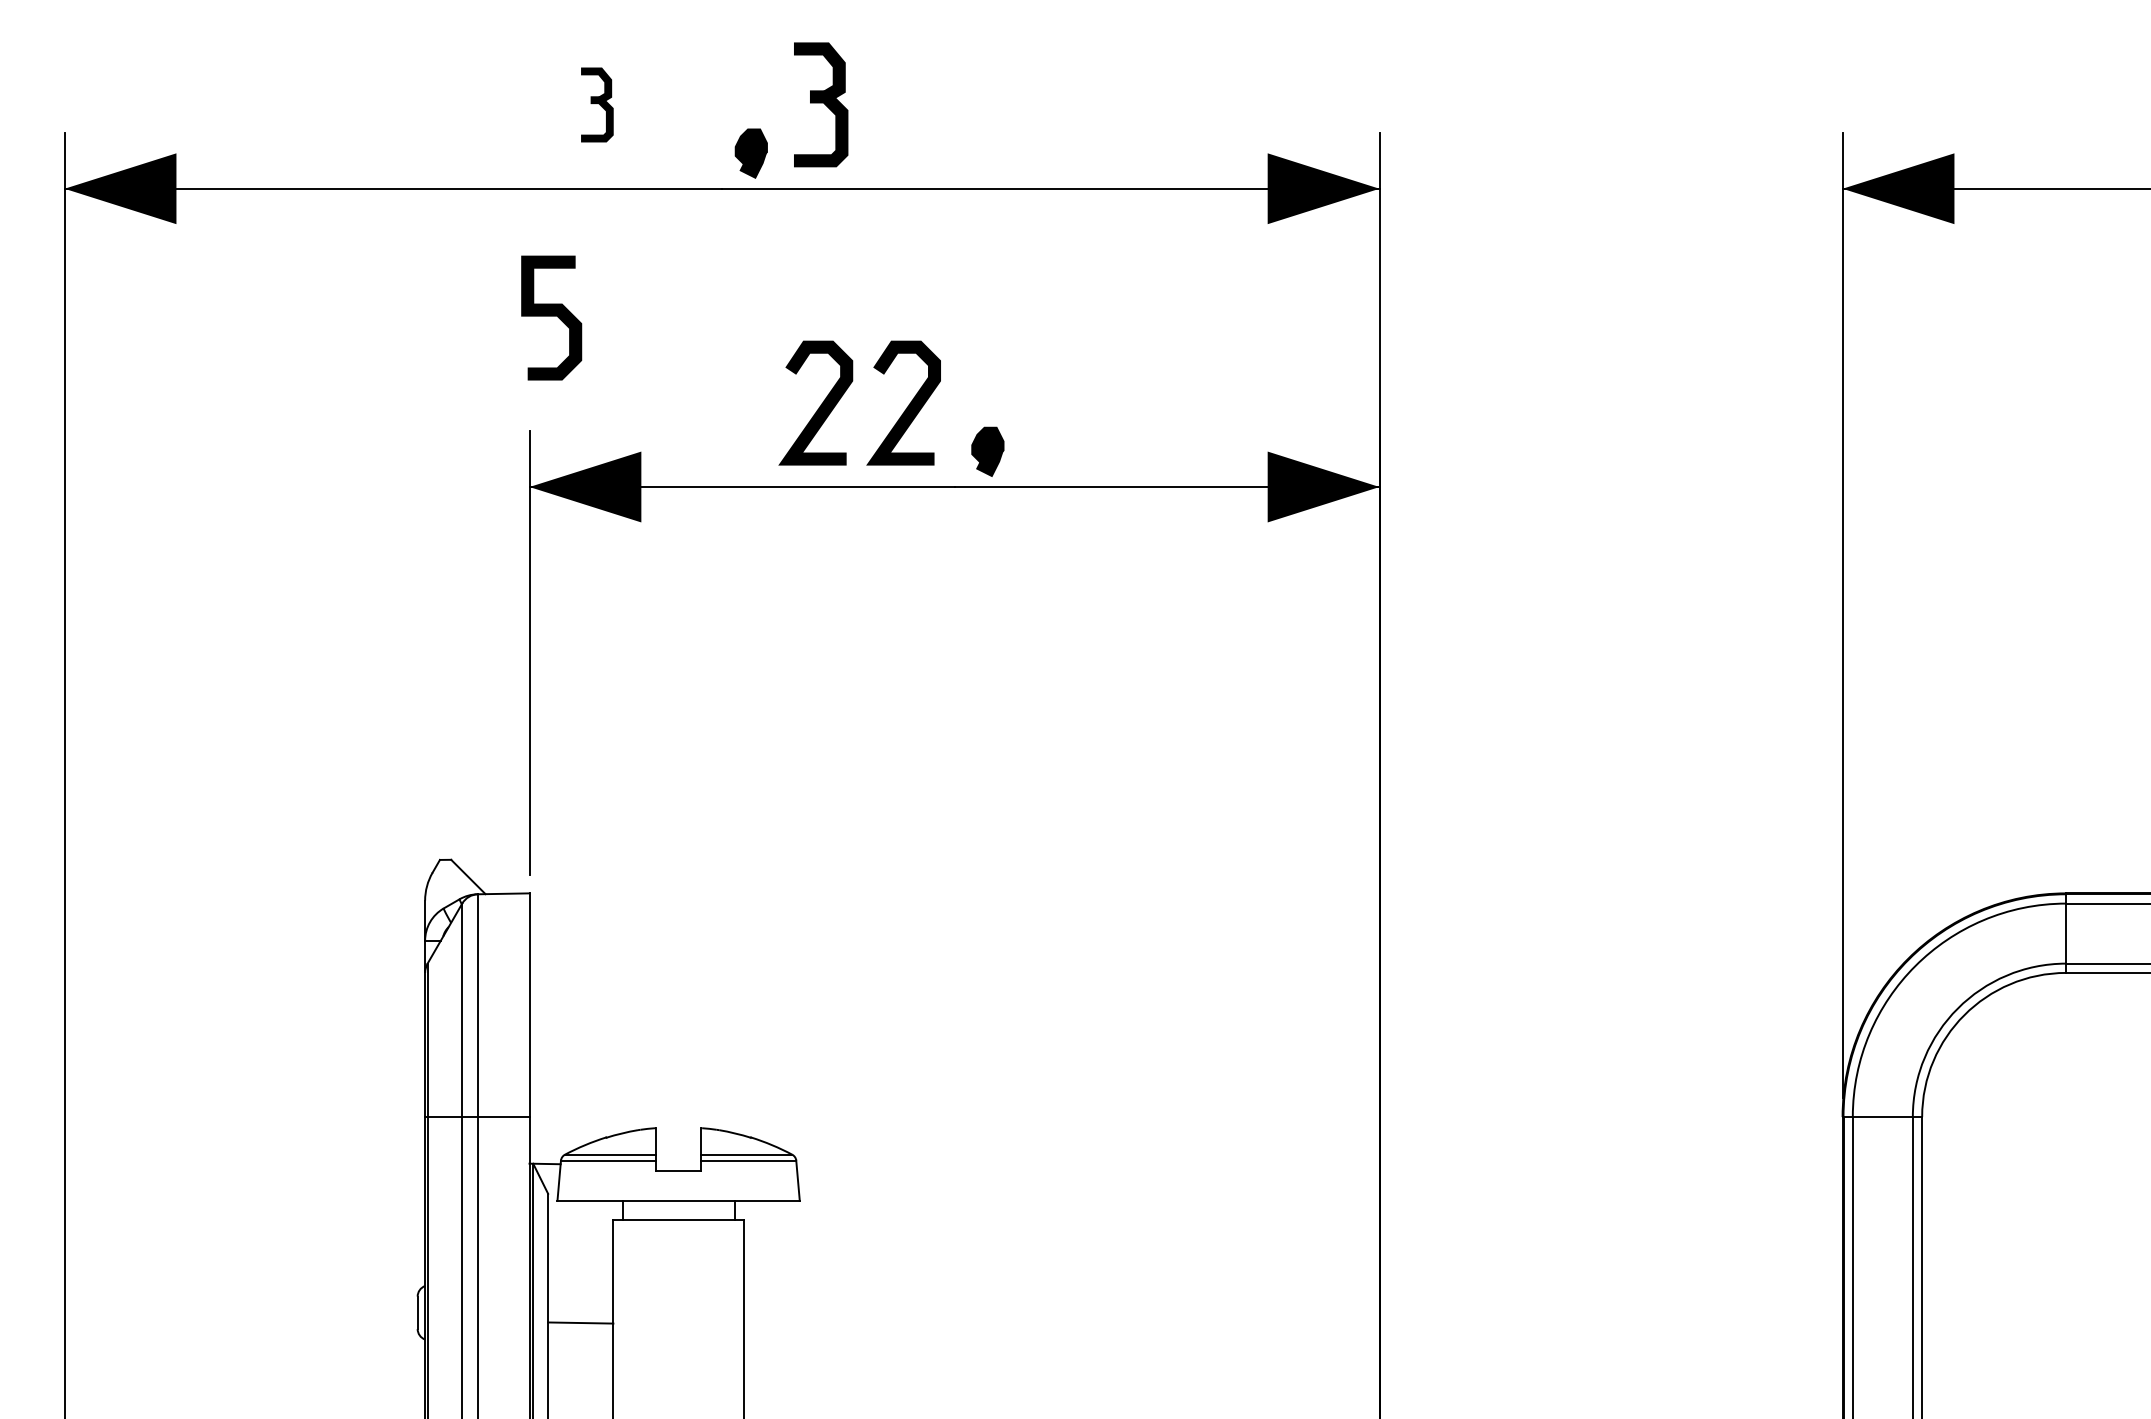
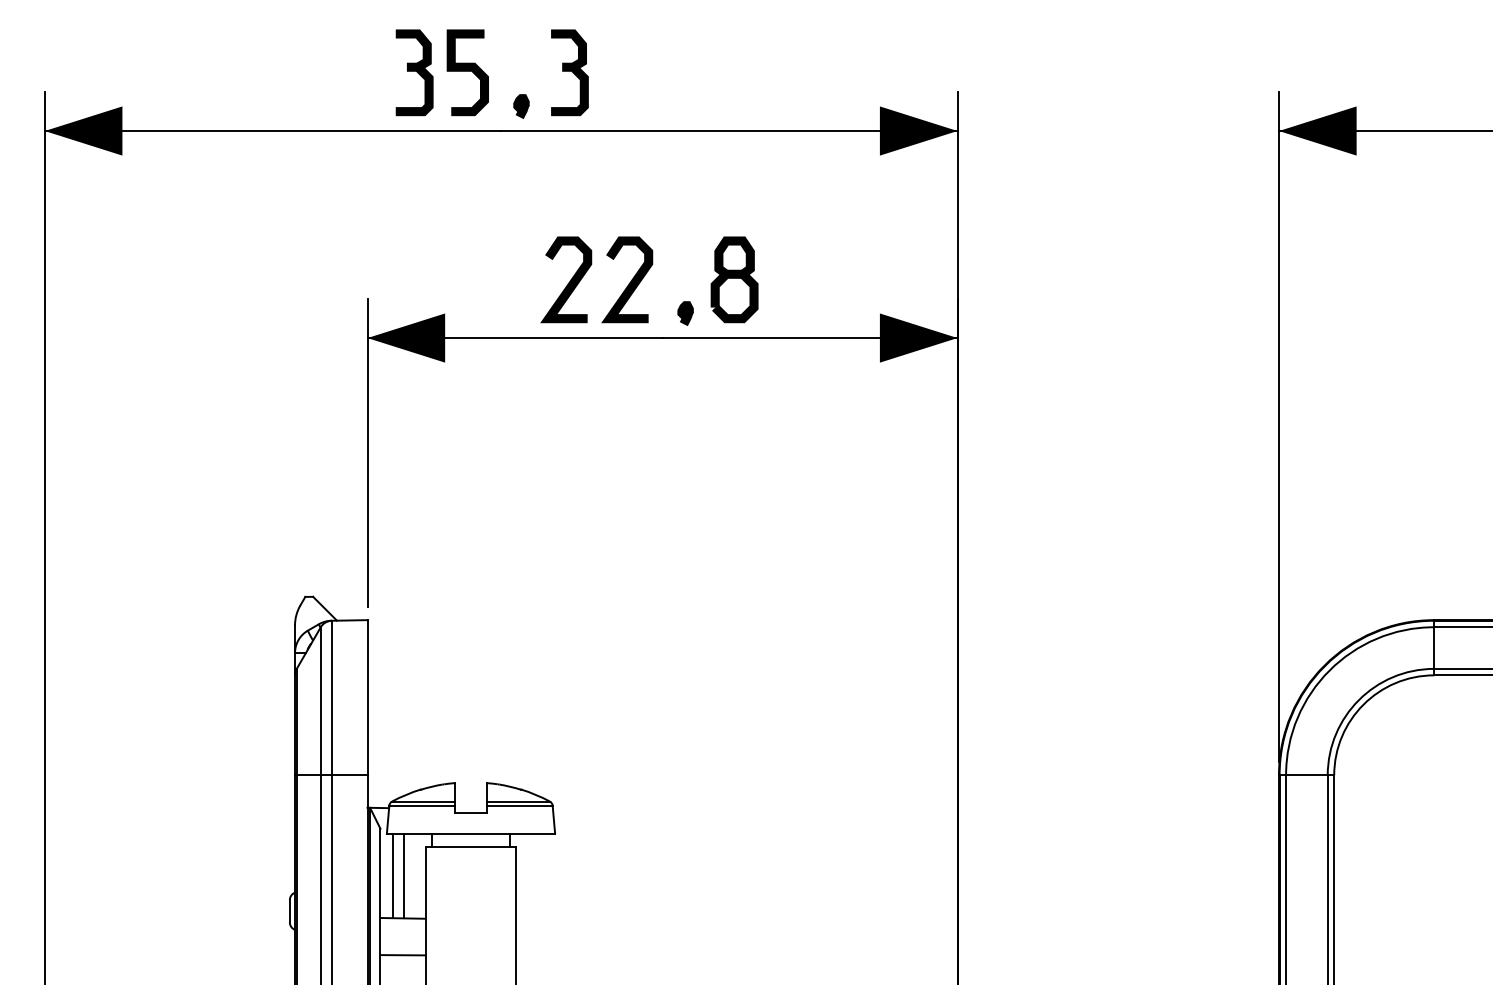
part: (597, 104) -> (414, 72), size x1.67
part: (751, 153) -> (521, 106), size x0.71
curve: (551, 316) -> (467, 71), moved
part: (1058, 402) -> (734, 279), added
part: (987, 451) -> (685, 313), size x0.71
line: (566, 1261) -> (393, 875), added
line: (581, 1261) -> (403, 875), added
line: (579, 1376) -> (402, 955), added

